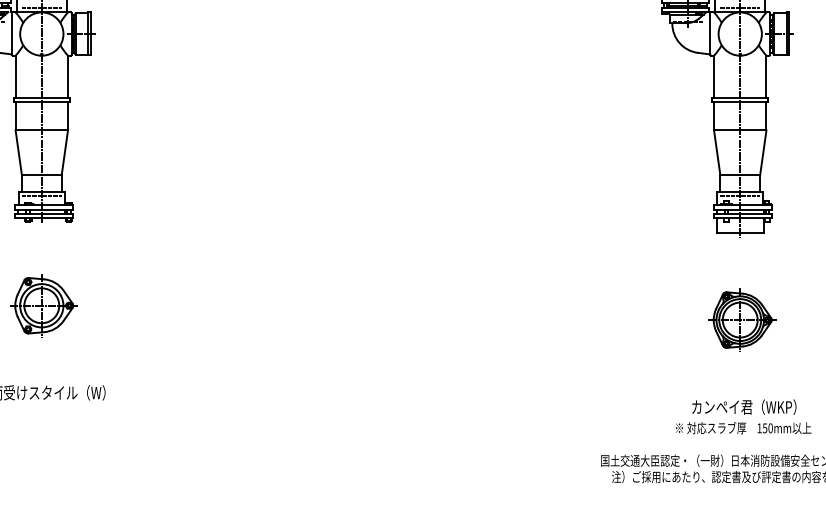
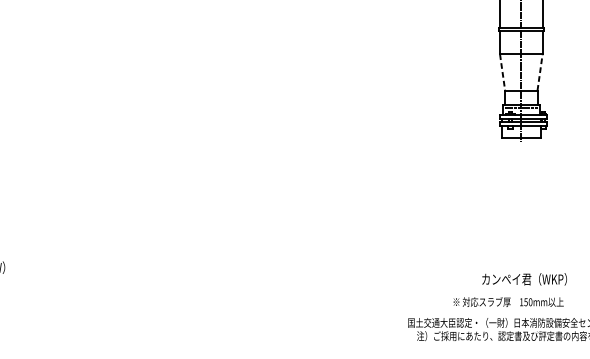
line: (717, 152) -> (502, 72), solid -> dashed
line: (763, 152) -> (540, 72), solid -> dashed
part: (742, 319) -> (523, 208), removed
text: (743, 428) -> (508, 302), moved

